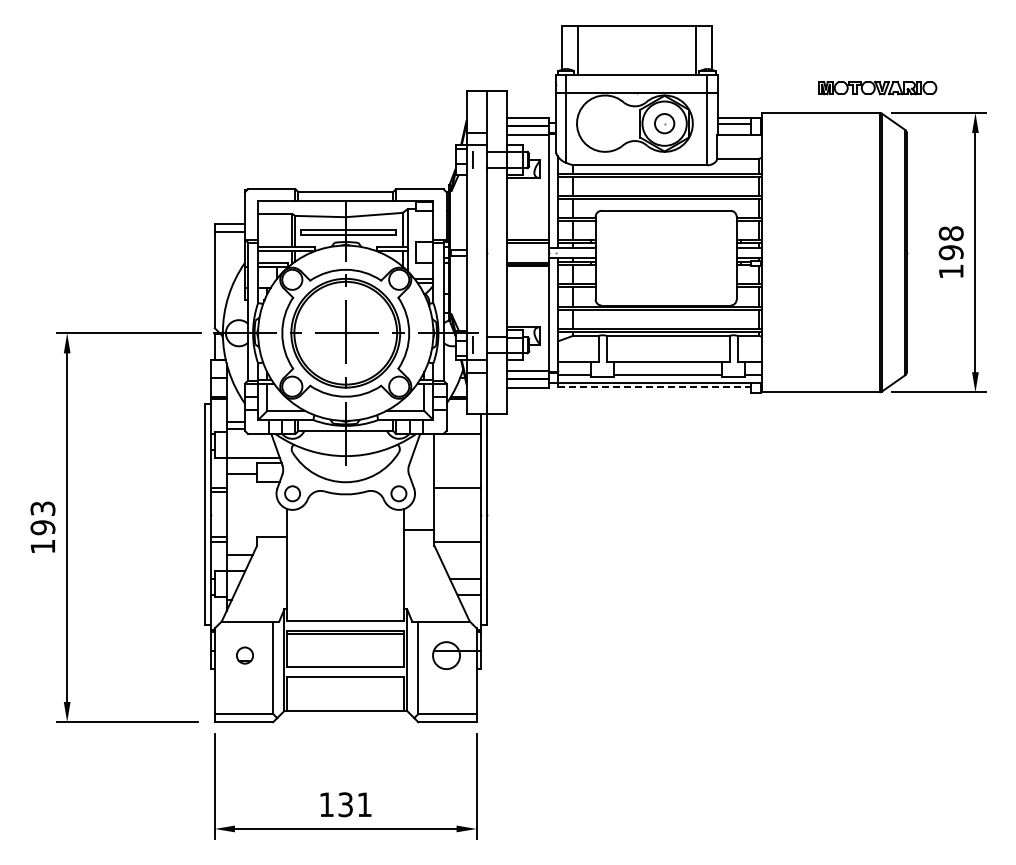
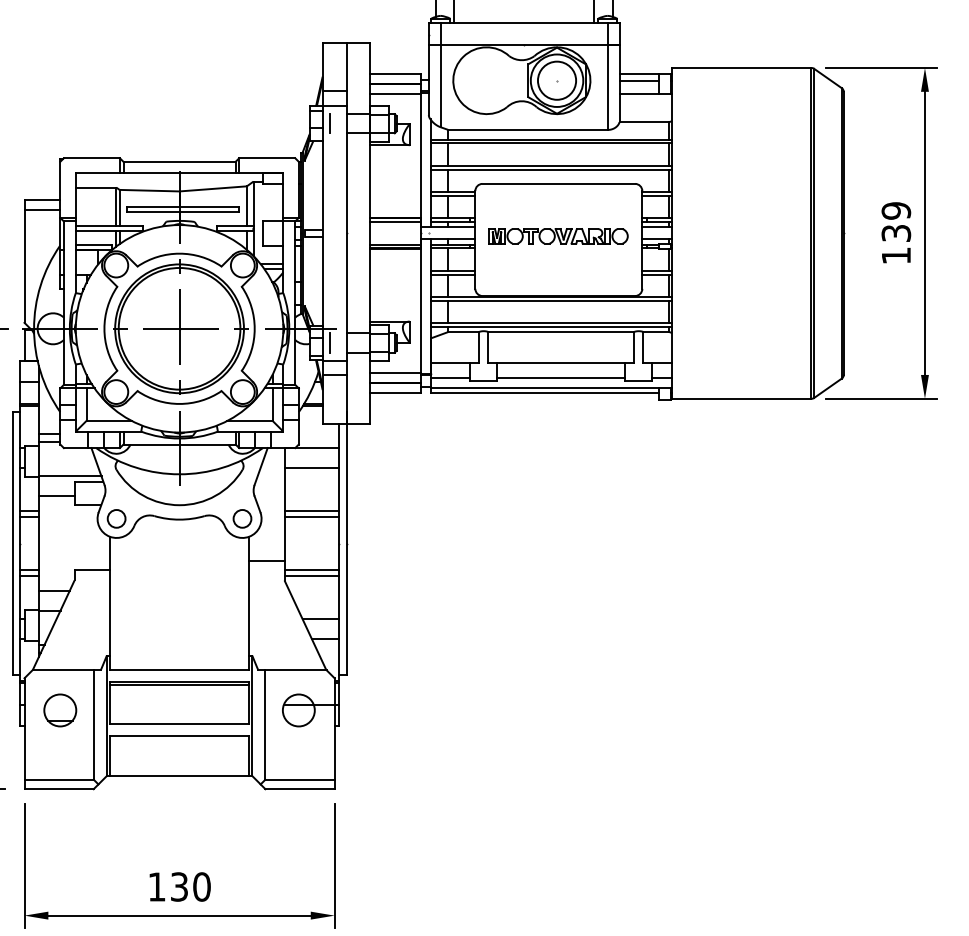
part: (877, 88) -> (558, 236), moved
circle: (664, 123) -> (556, 80), size x1.67
text: (950, 243) -> (895, 222), 198 -> 139
line: (655, 387) -> (546, 393), dashed -> solid
line: (457, 450) -> (311, 467), added
line: (457, 492) -> (311, 517), added
line: (457, 537) -> (311, 570), added
part: (244, 655) -> (59, 710), size x1.67
text: (364, 804) -> (201, 886), 131 -> 130

